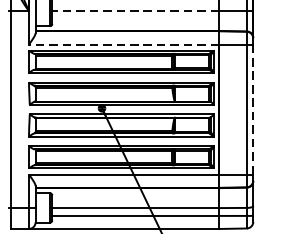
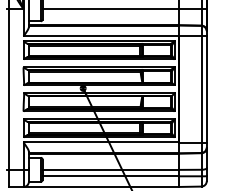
line: (135, 10) -> (110, 8), dashed -> solid
line: (124, 44) -> (101, 36), dashed -> solid
line: (252, 109) -> (206, 89), dashed -> solid

